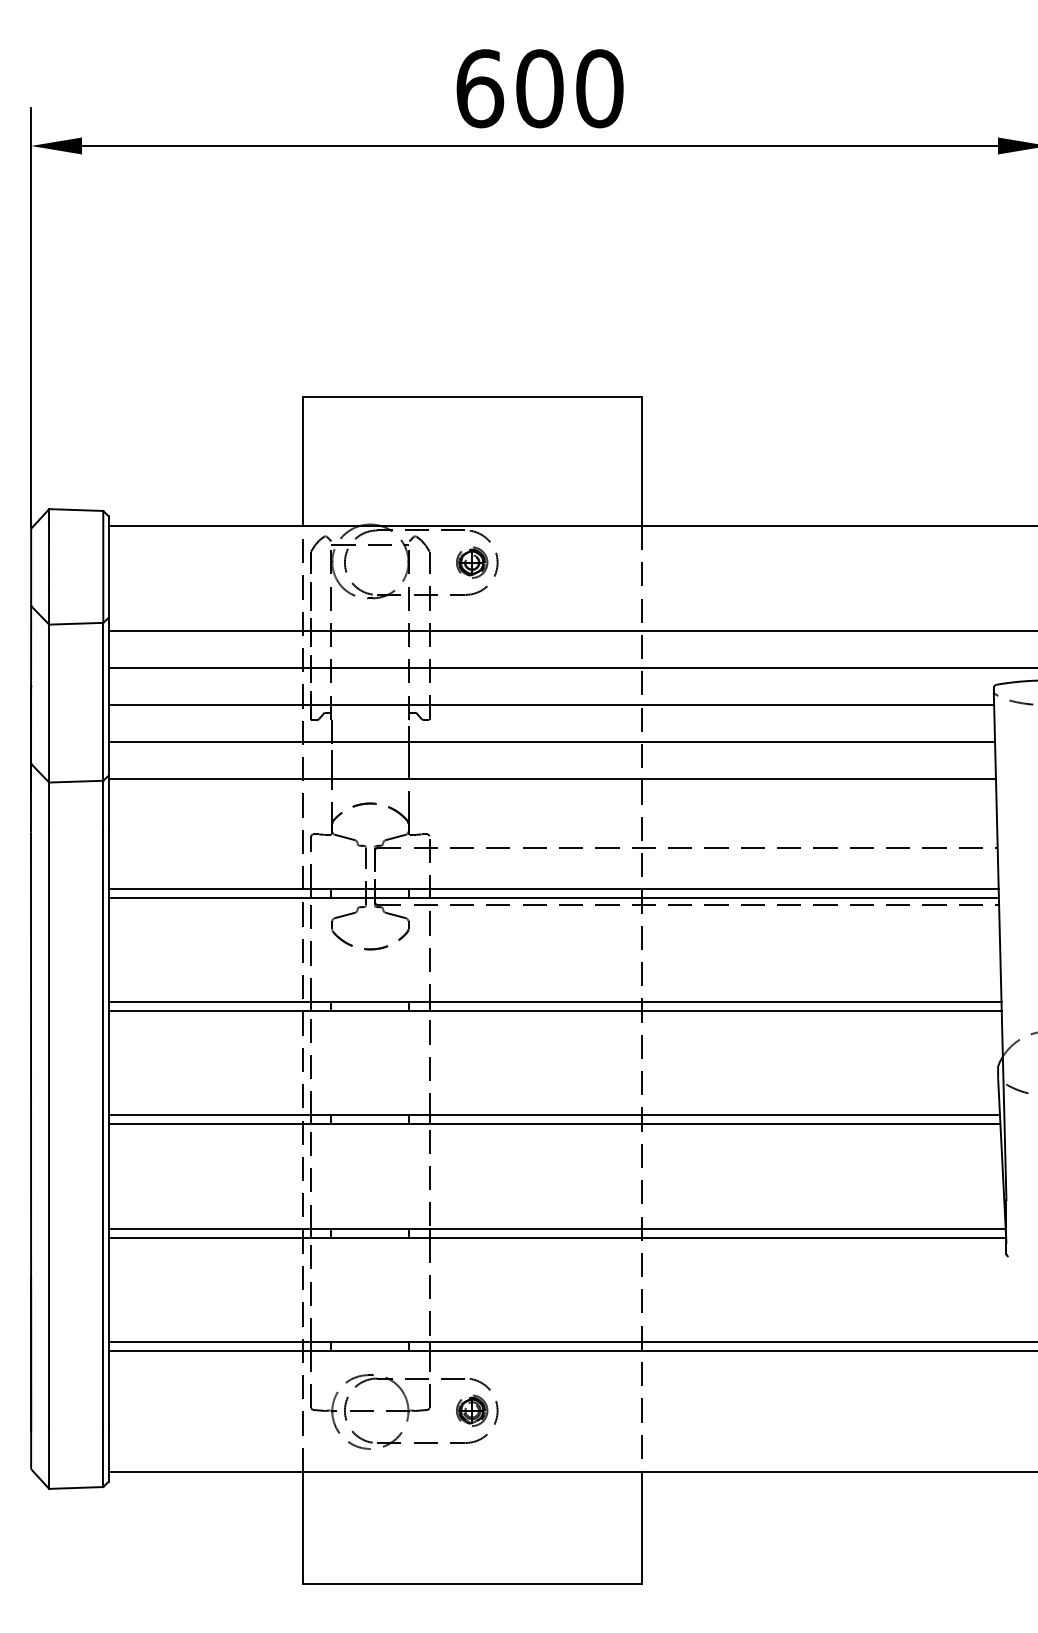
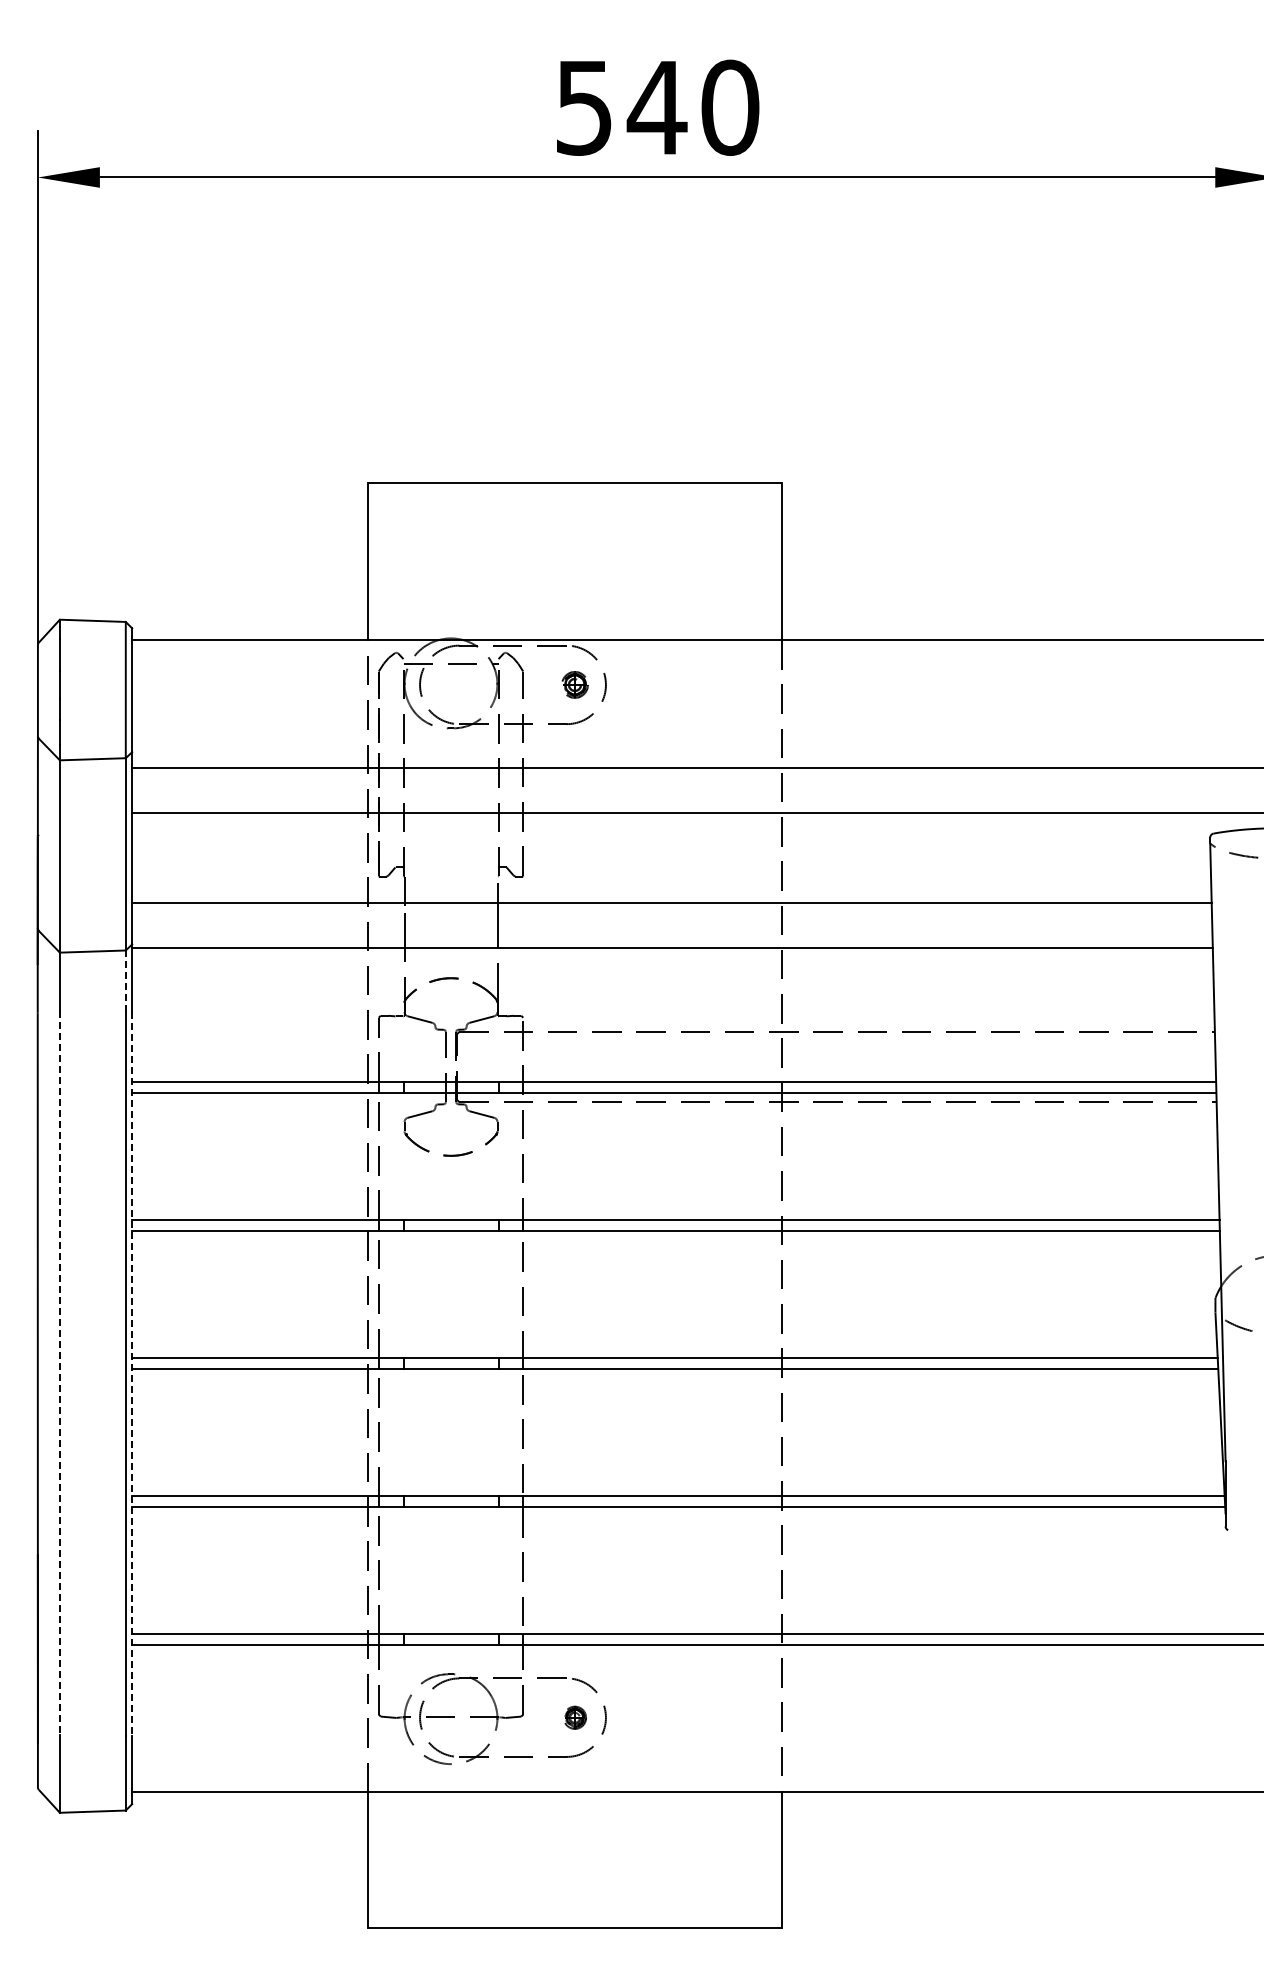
text: (510, 88) -> (621, 107), 600 -> 540
part: (471, 562) -> (574, 684), size x0.7
line: (551, 705) -> (671, 858), removed
line: (103, 806) -> (125, 981), solid -> dashed
line: (48, 1128) -> (59, 1373), solid -> dashed
line: (108, 1128) -> (132, 1374), solid -> dashed
part: (471, 1410) -> (574, 1717), size x0.6

